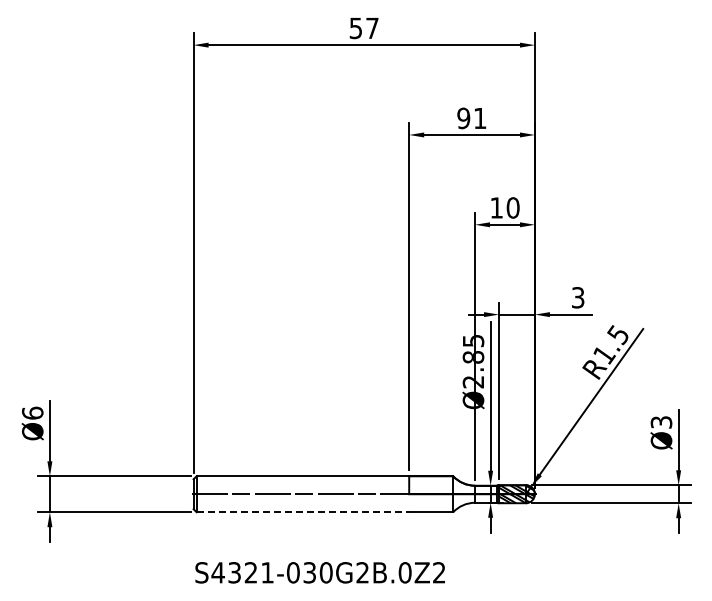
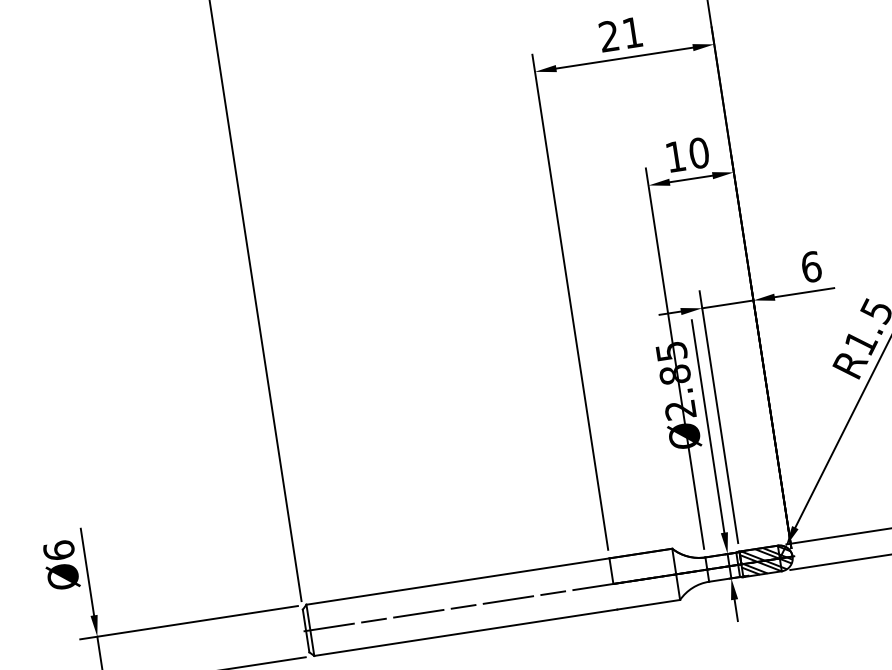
text: (463, 118) -> (608, 36), 91 -> 21
text: (577, 297) -> (810, 266), 3 -> 6
line: (303, 512) -> (466, 633), dashed -> solid

